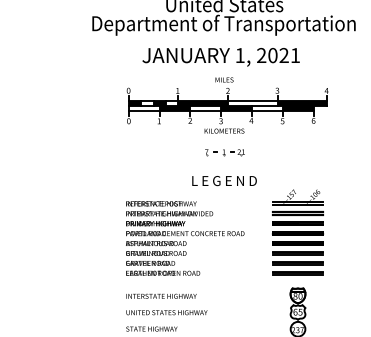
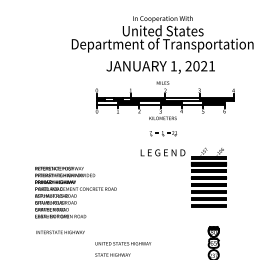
part: (297, 232) -> (208, 177), moved
text: (184, 238) -> (75, 192), moved
text: (161, 296) -> (60, 232), moved

